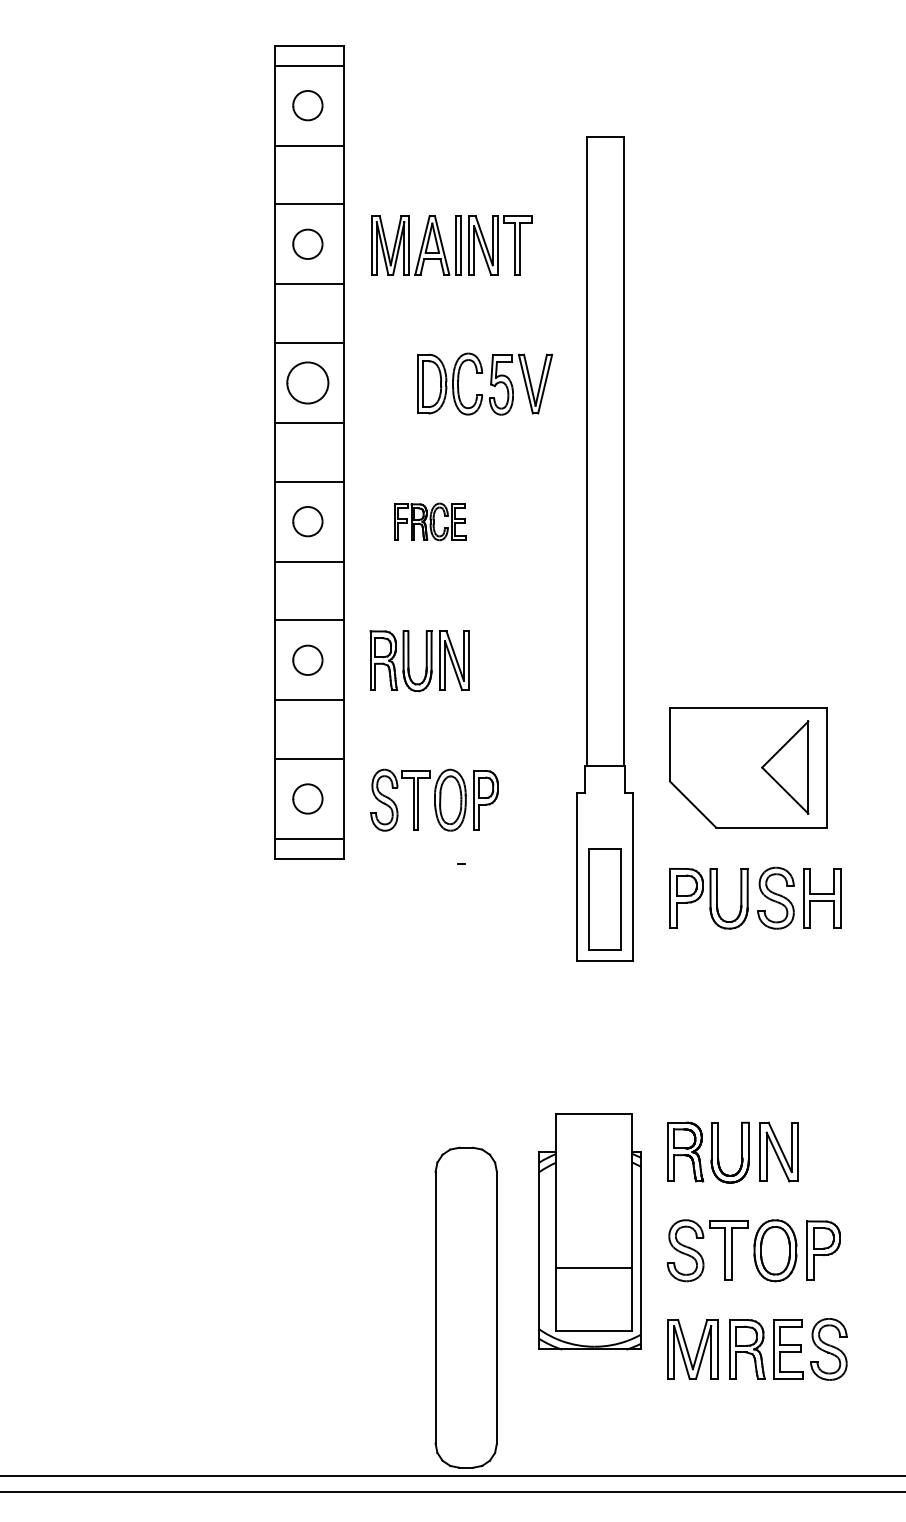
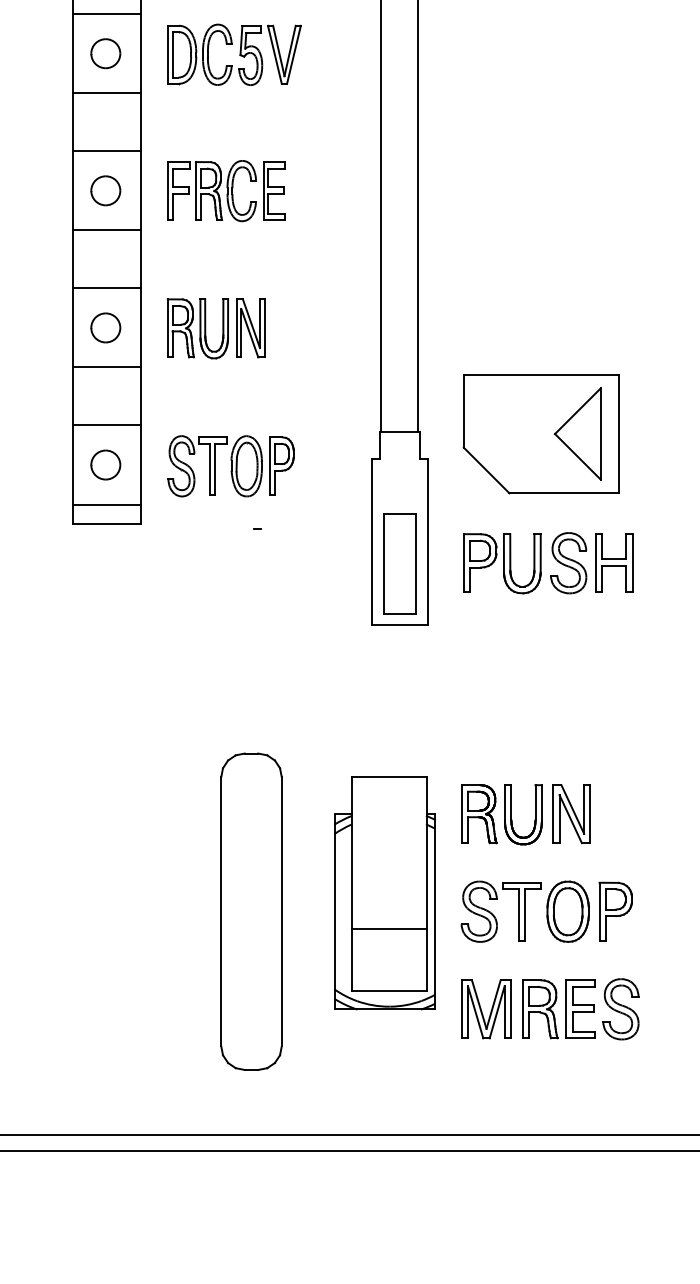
part: (307, 382) -> (105, 53), size x0.71
part: (485, 383) -> (234, 54), moved
part: (429, 521) -> (226, 190), size x1.67
part: (465, 1307) -> (250, 911), moved

